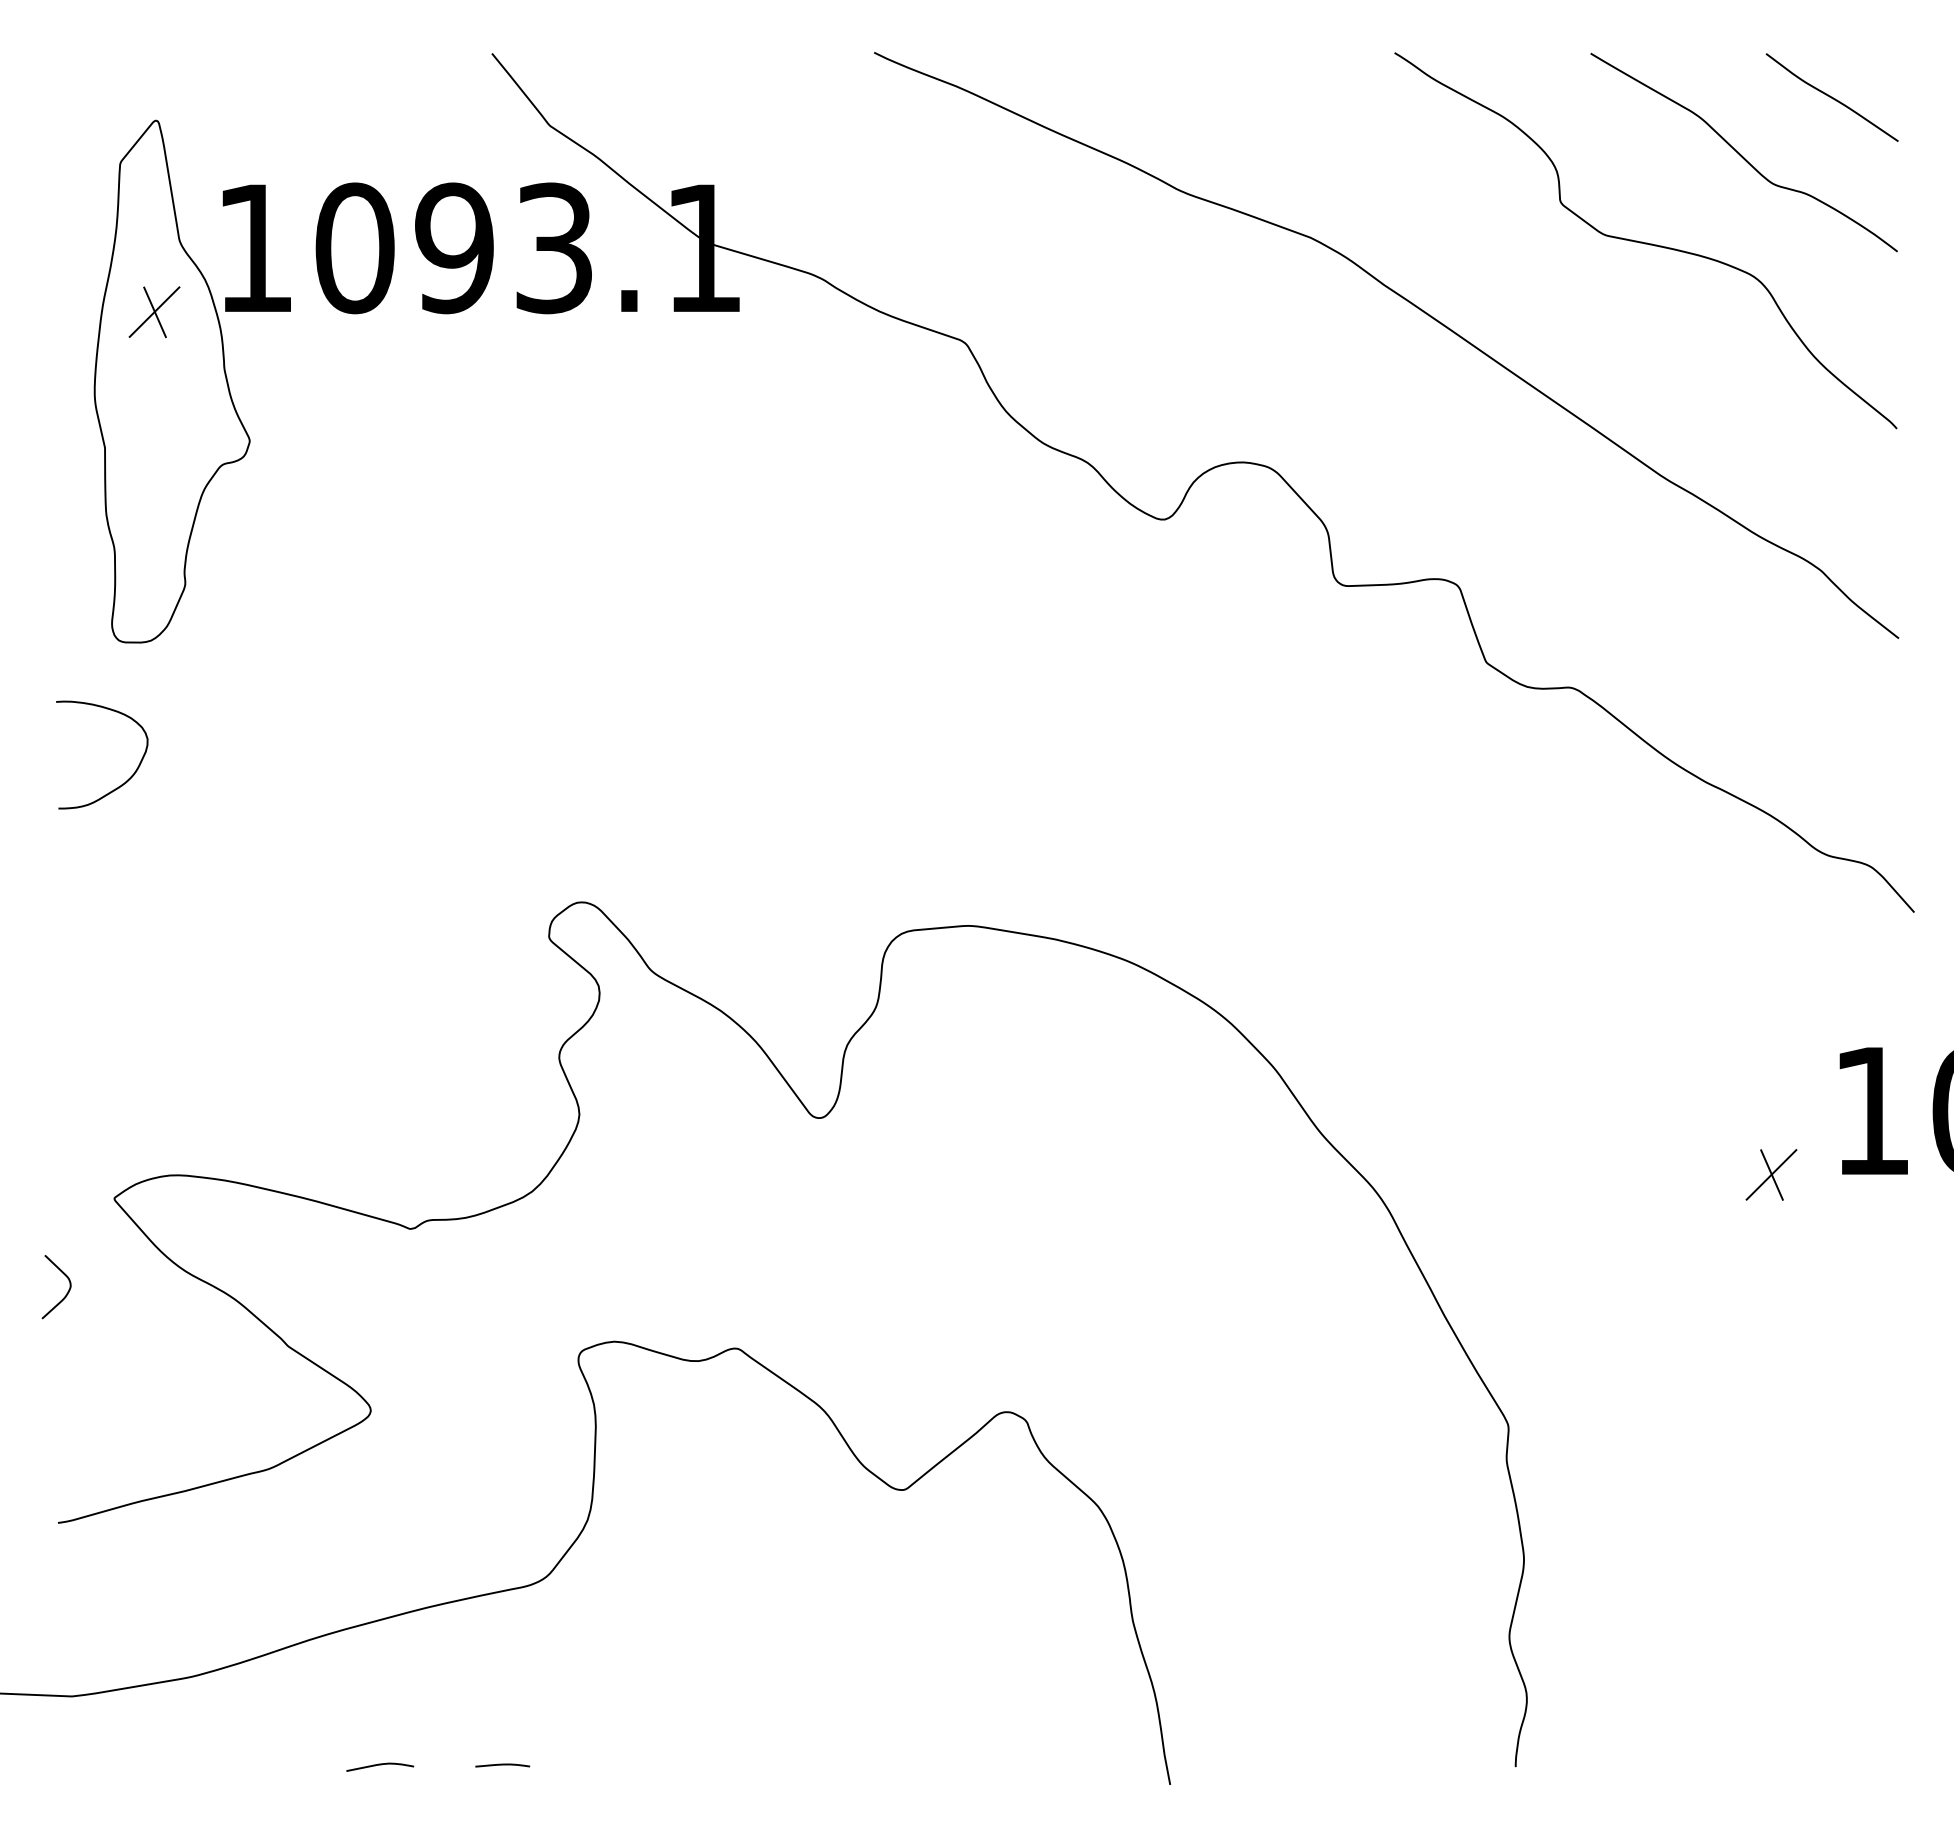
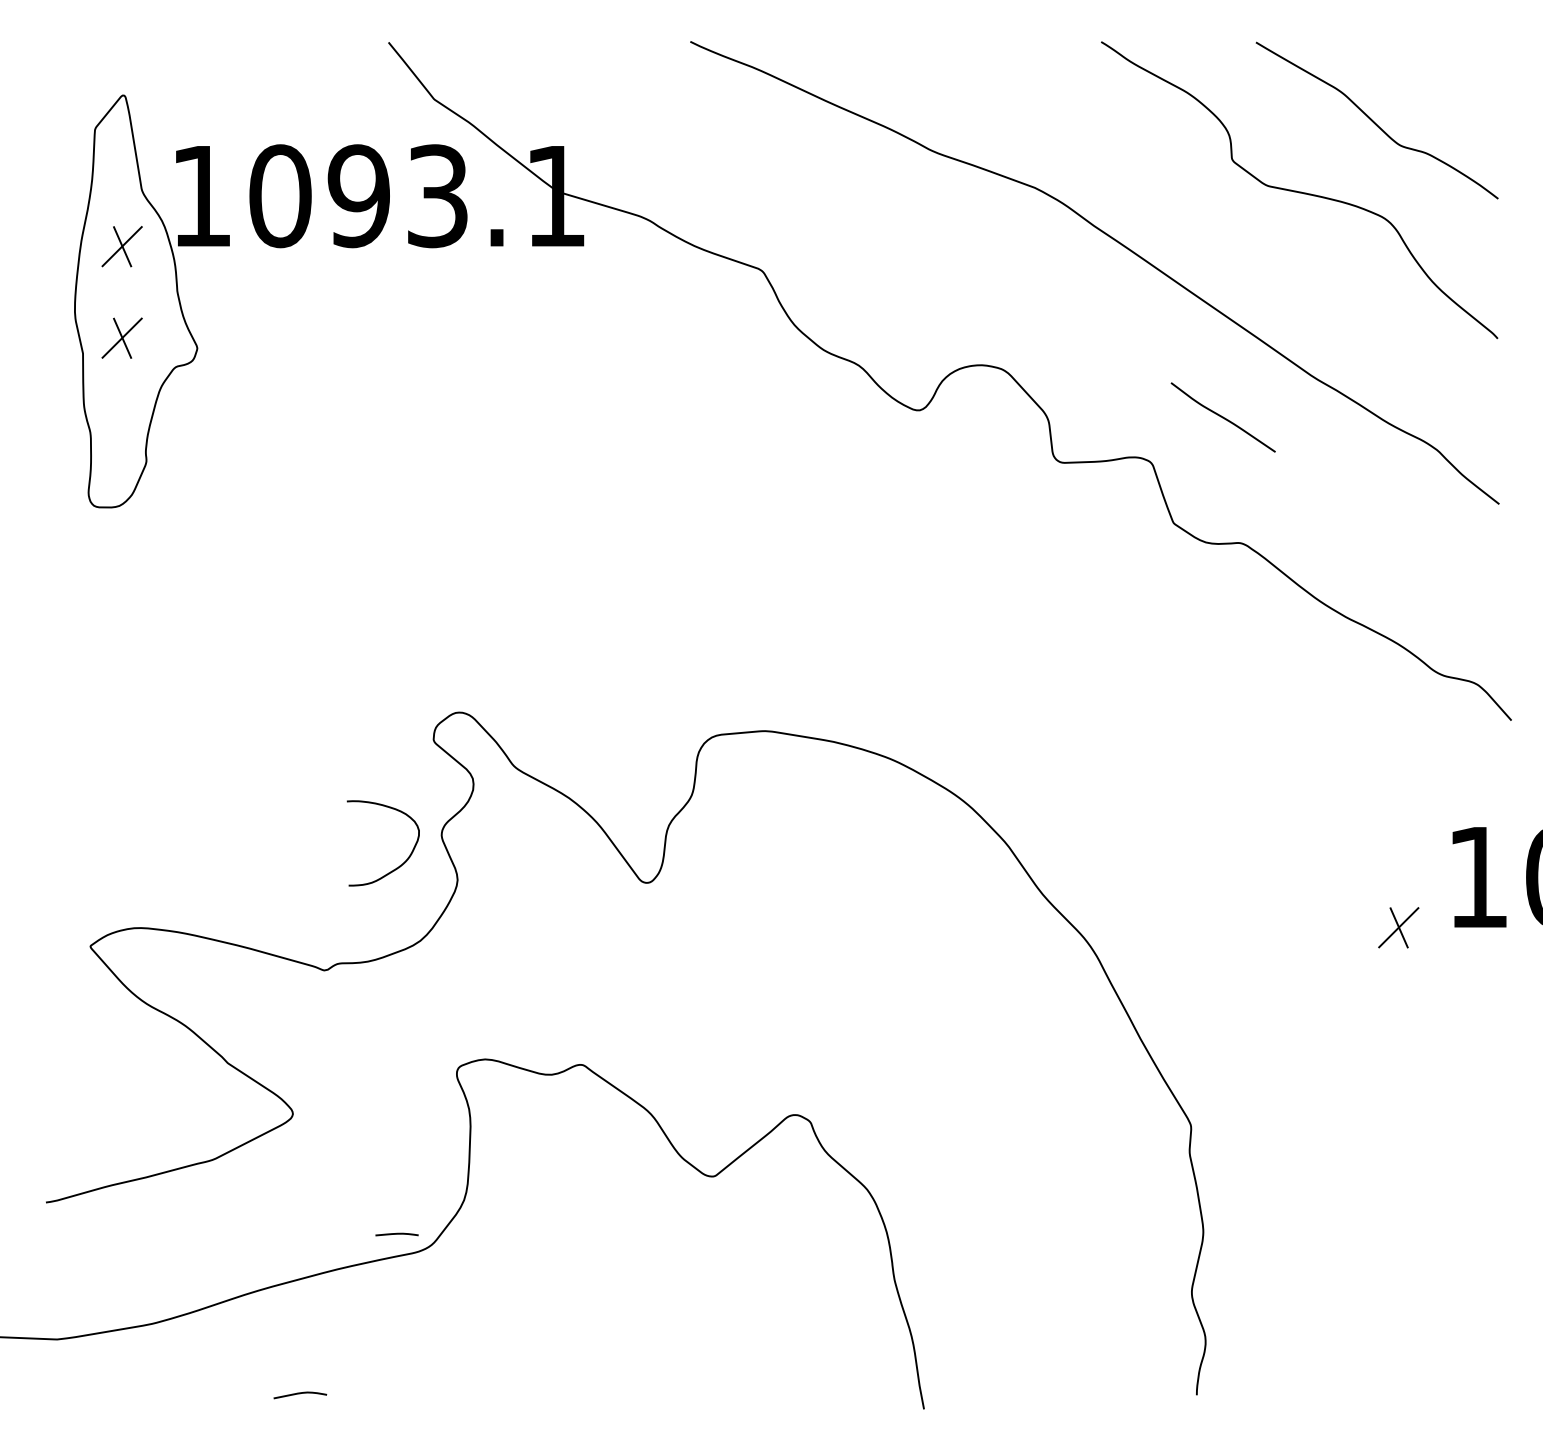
curve: (1831, 97) -> (1222, 417), moved
part: (154, 428) -> (122, 338), added
curve: (122, 783) -> (399, 865), moved
curve: (66, 1293) -> (52, 1021), removed
curve: (502, 1765) -> (396, 1234), moved

